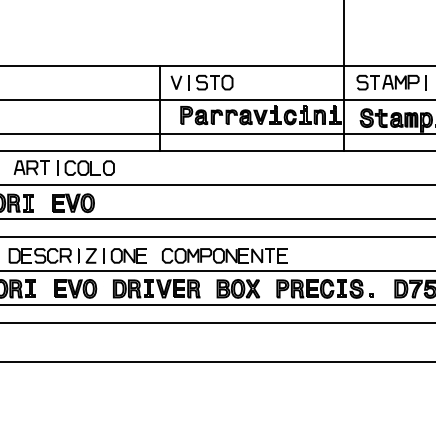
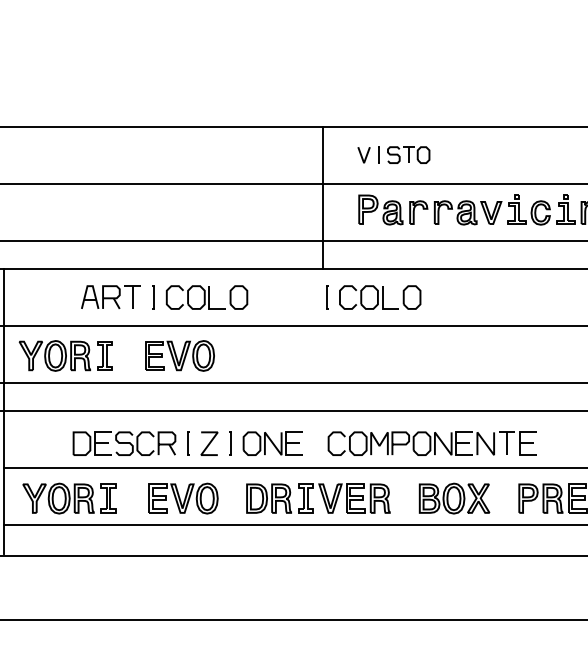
part: (201, 82) -> (393, 154), size x0.7
part: (189, 167) -> (373, 296), added

